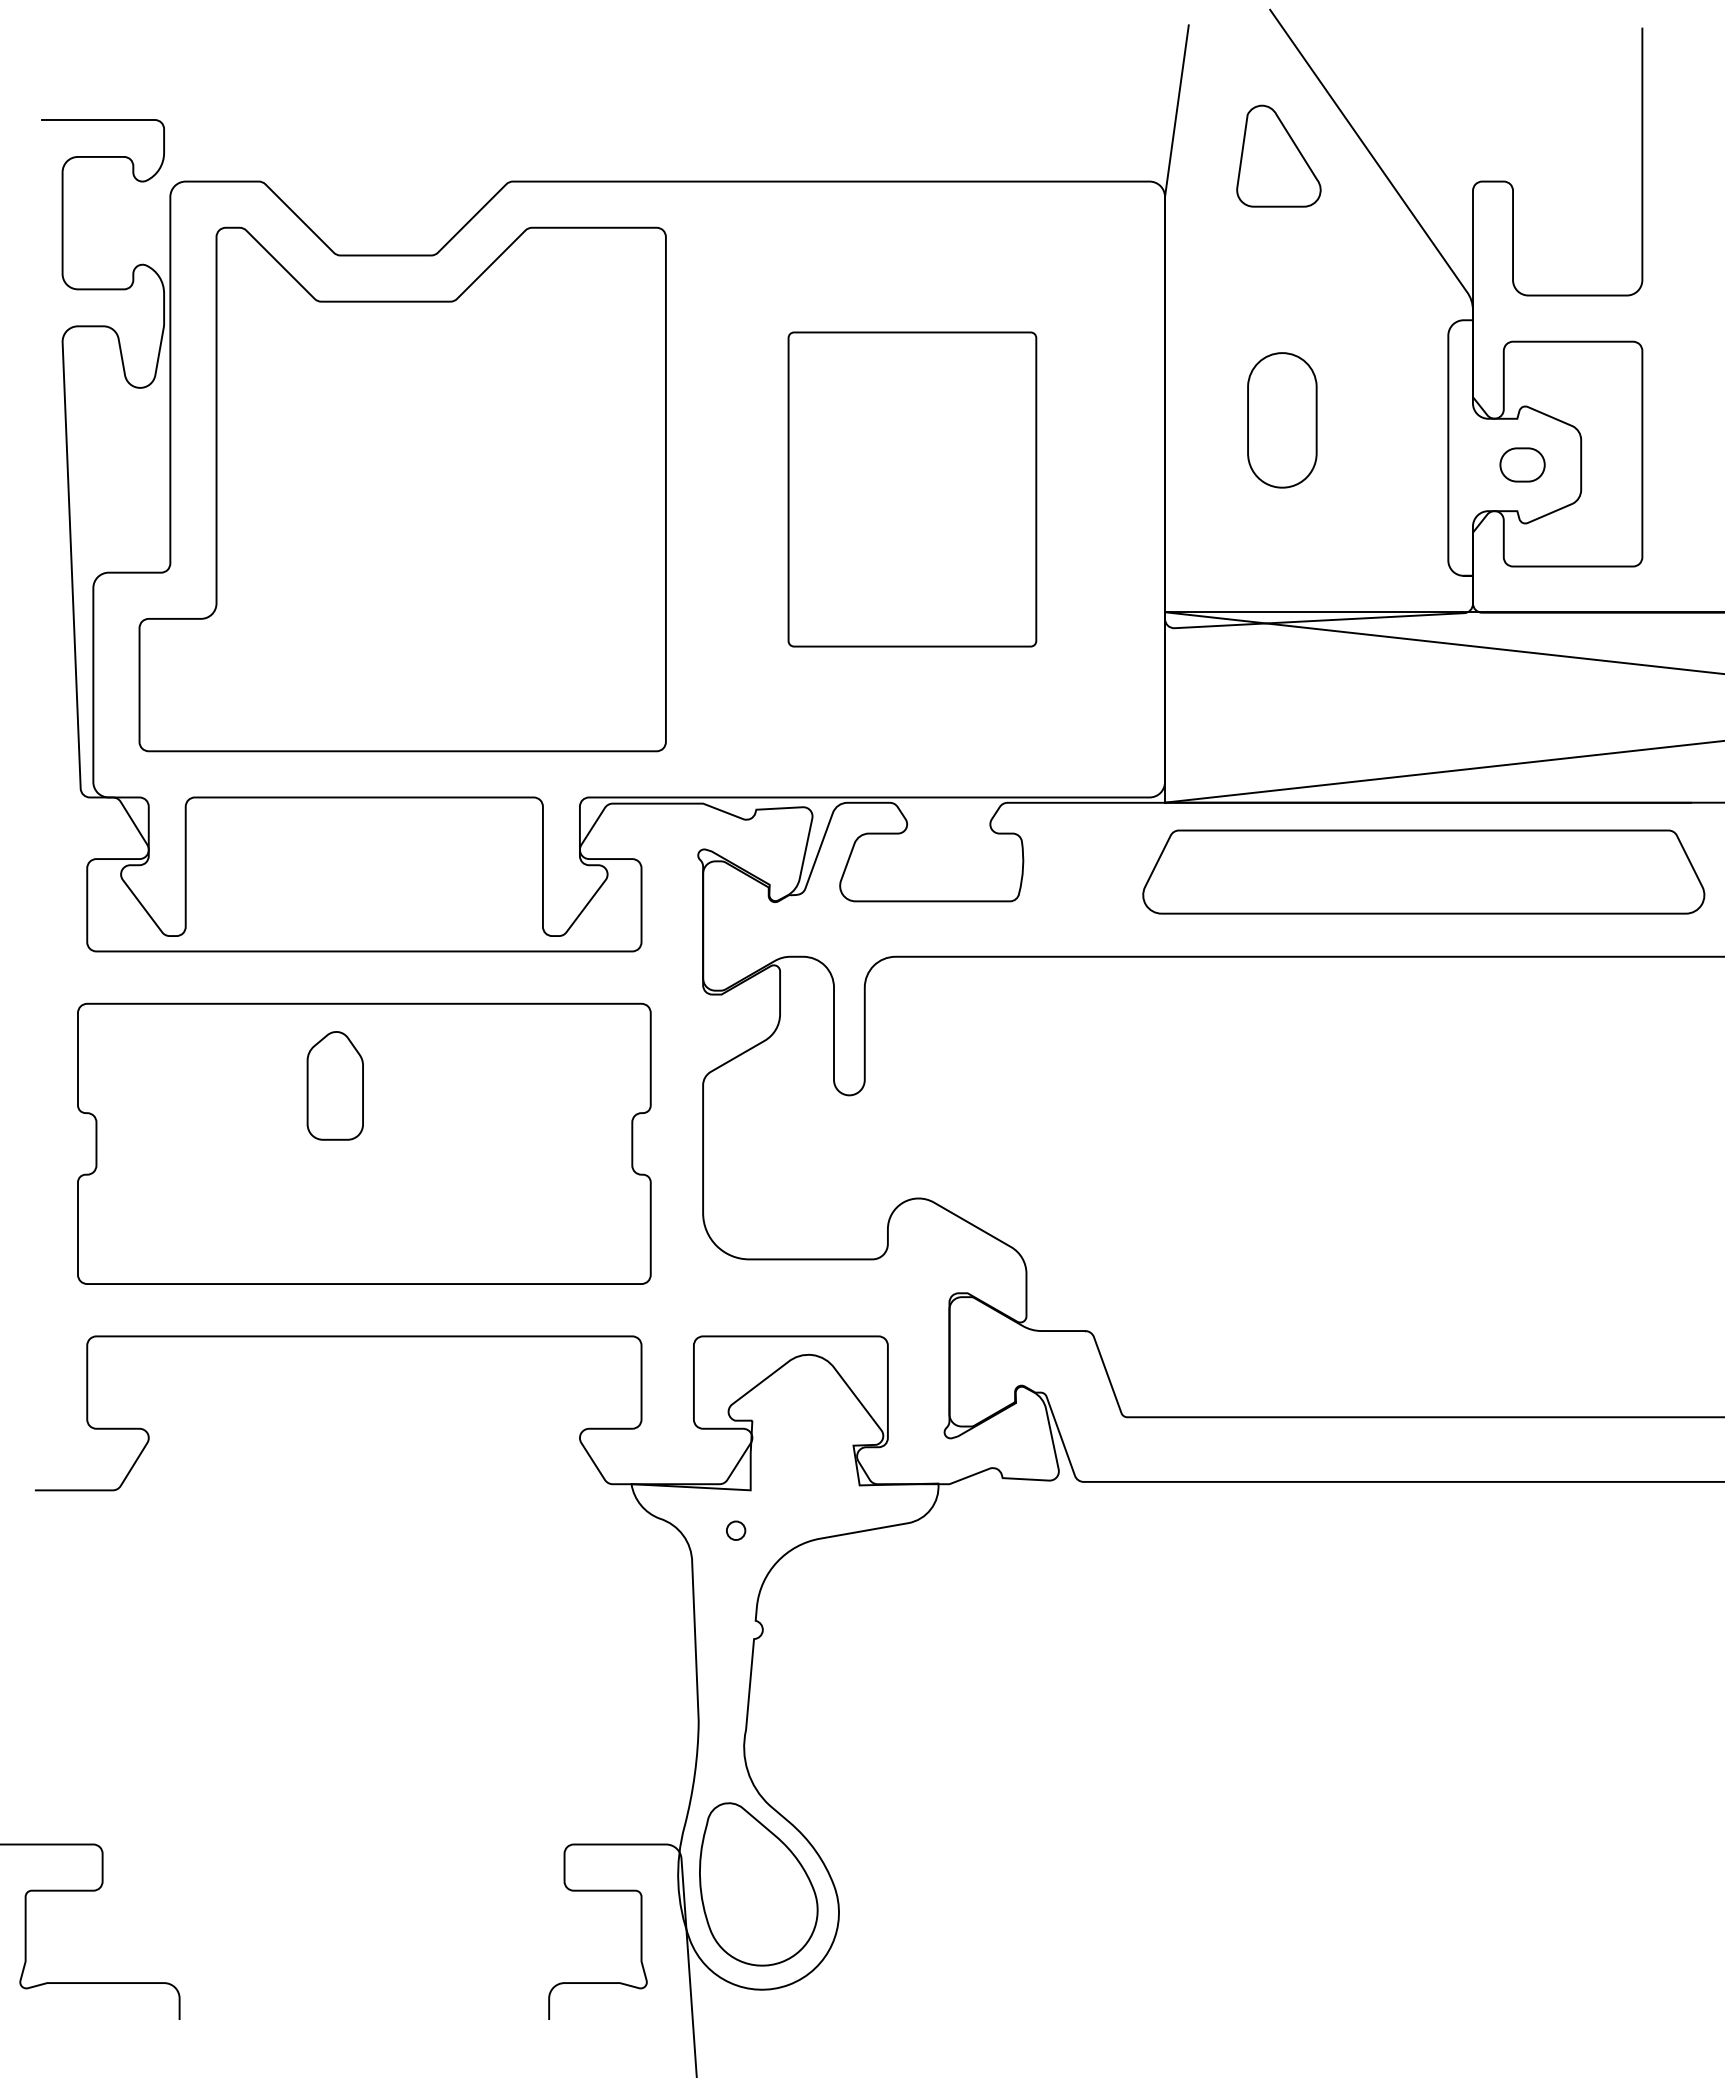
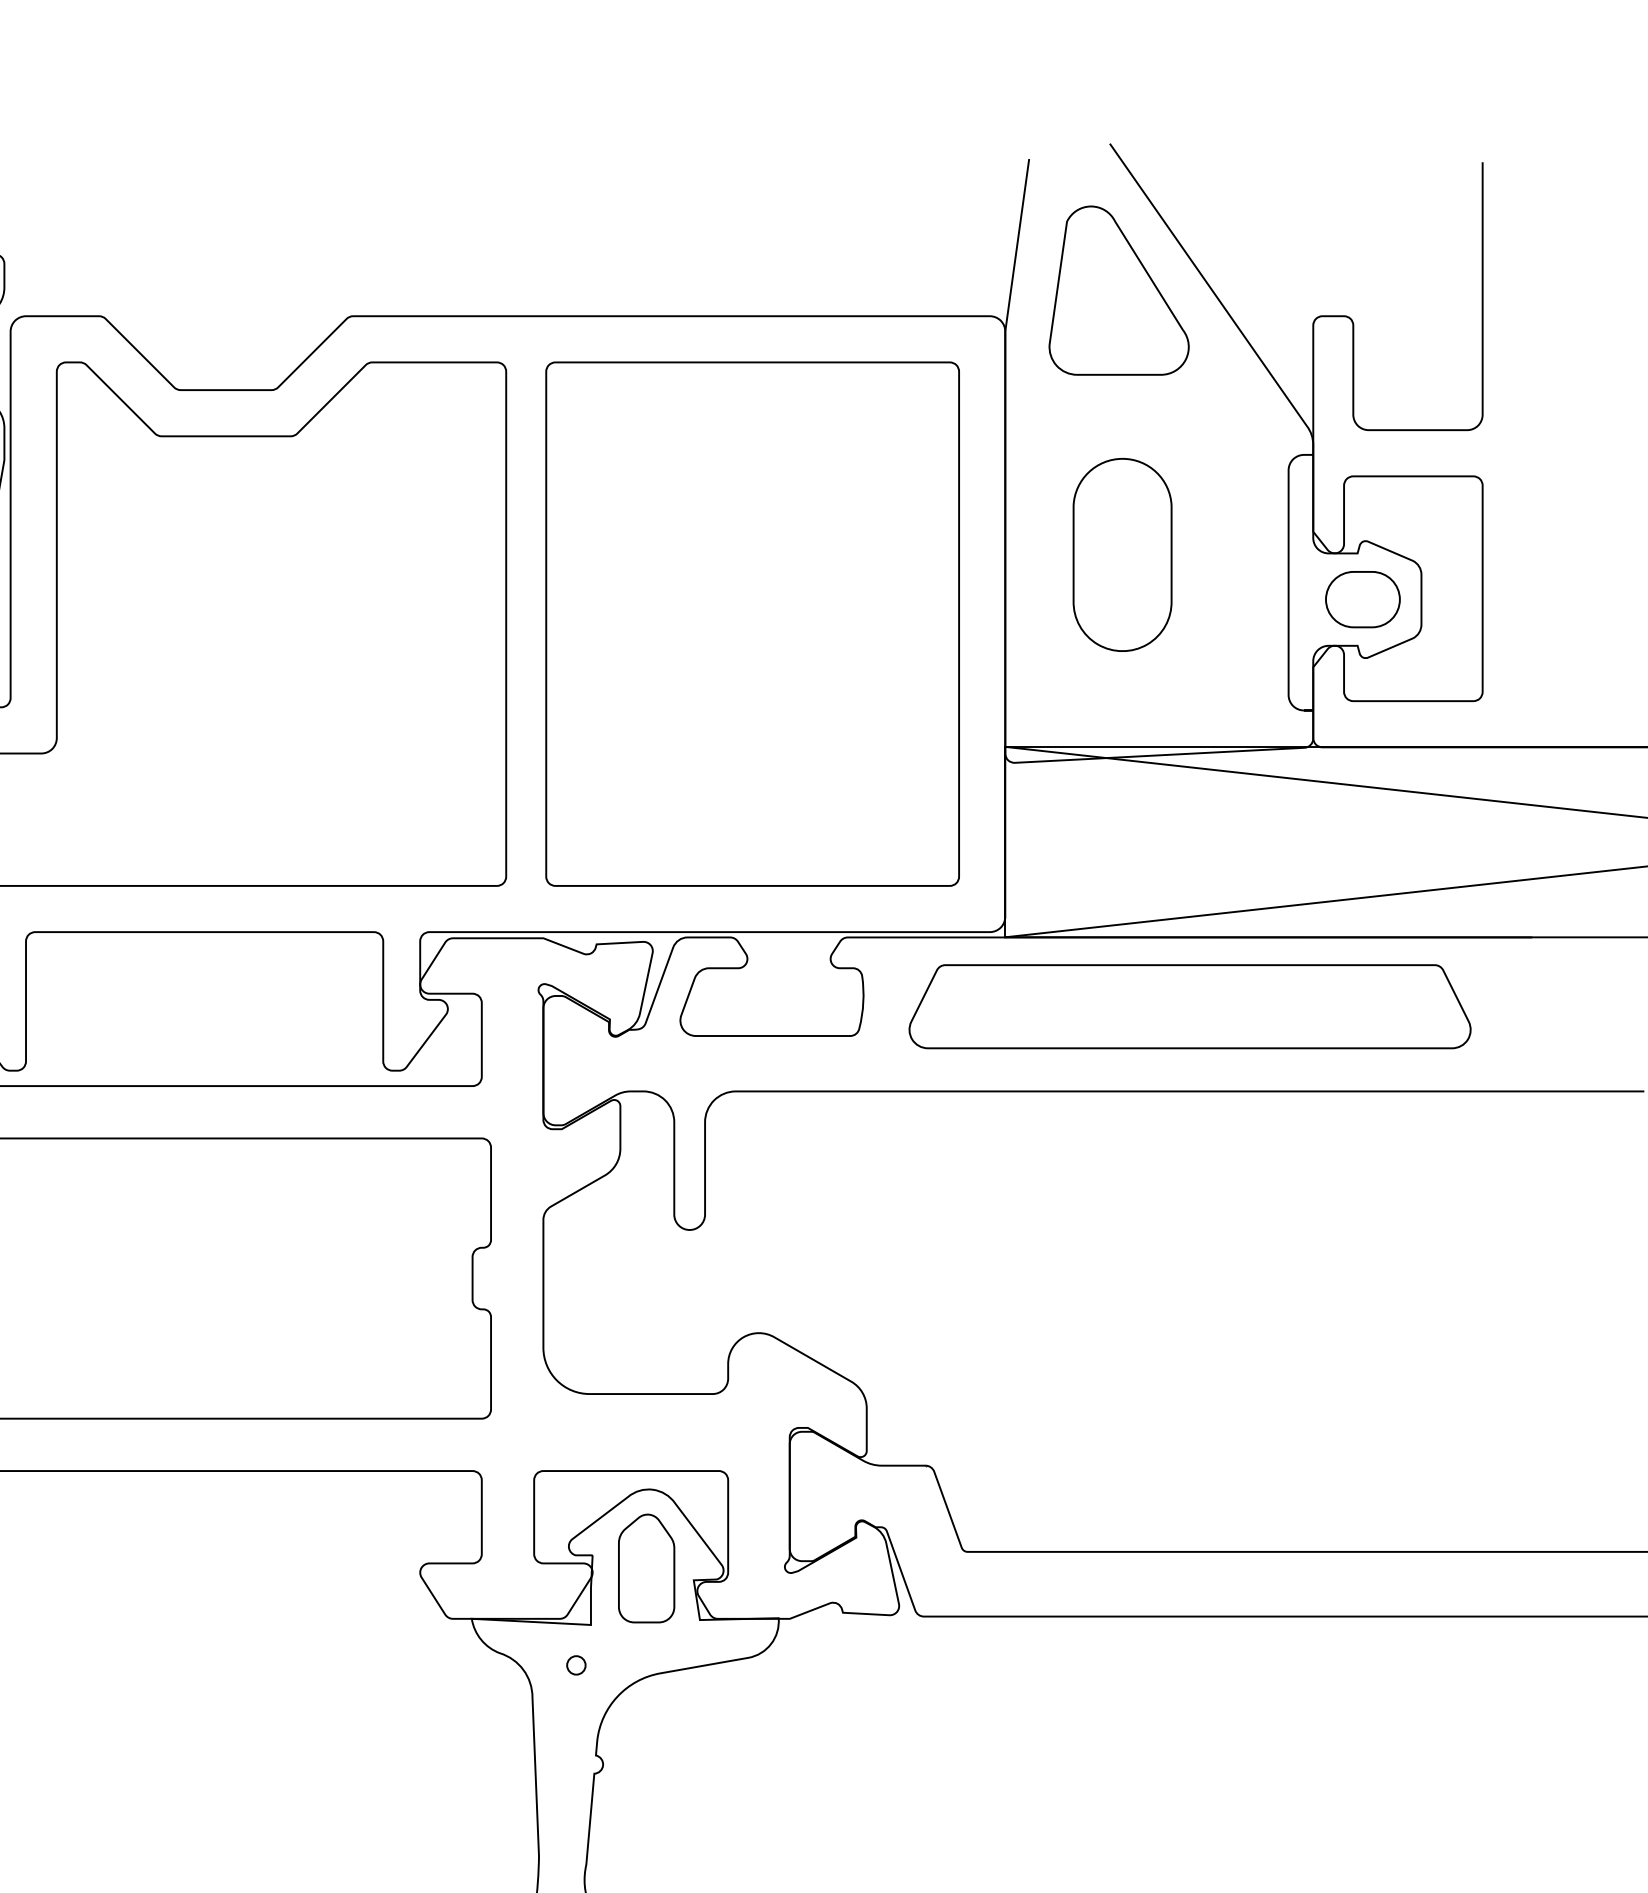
part: (1278, 156) -> (1118, 291), size x1.67
part: (1282, 420) -> (1122, 555), size x1.43
part: (1522, 464) -> (1362, 599), size x1.67
part: (912, 489) -> (752, 624), size x1.67
part: (1423, 871) -> (1189, 1006), moved
part: (334, 1085) -> (645, 1568), moved

